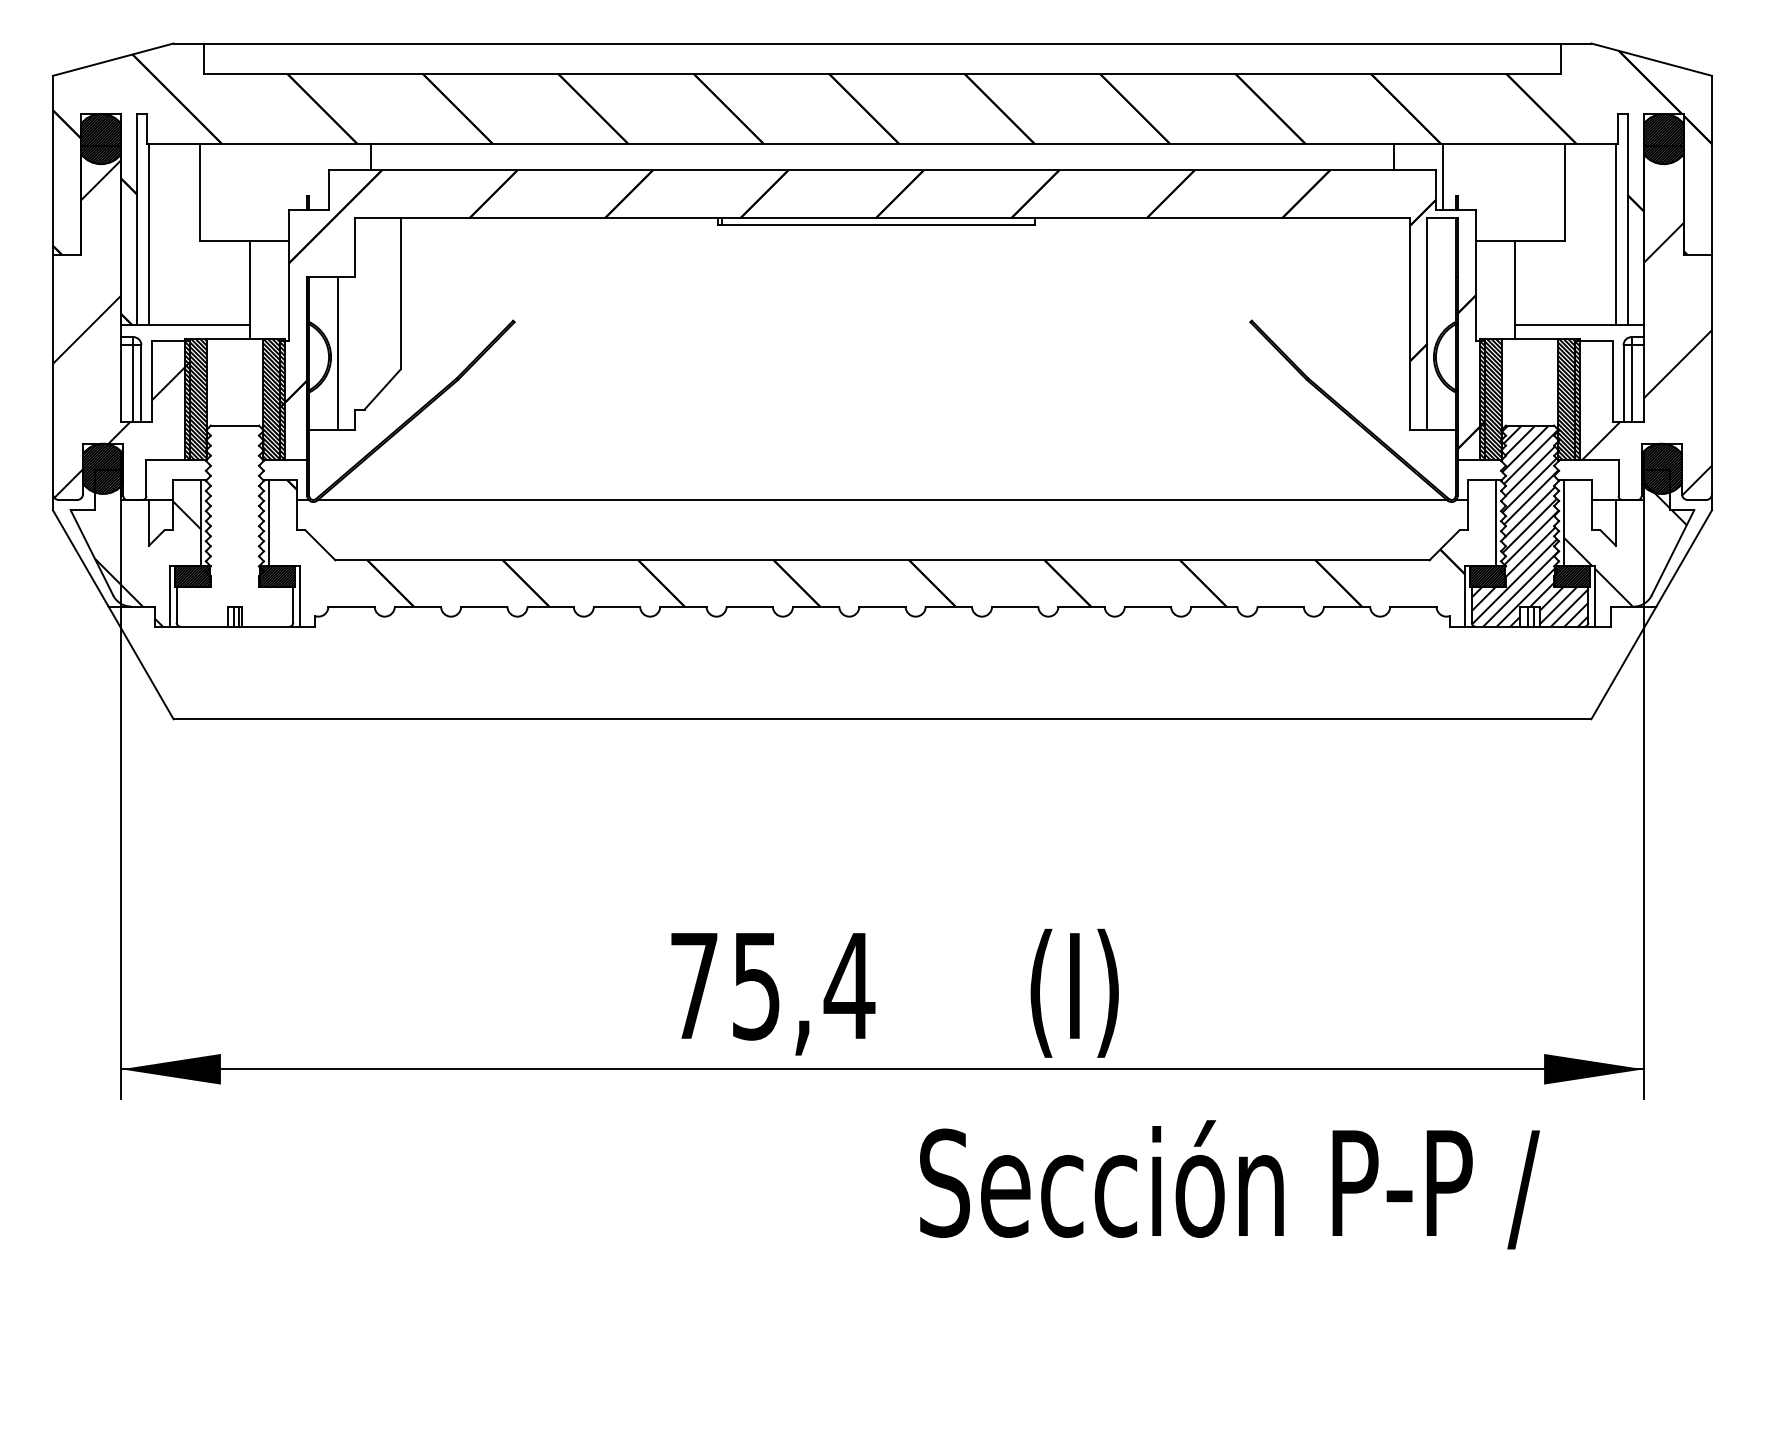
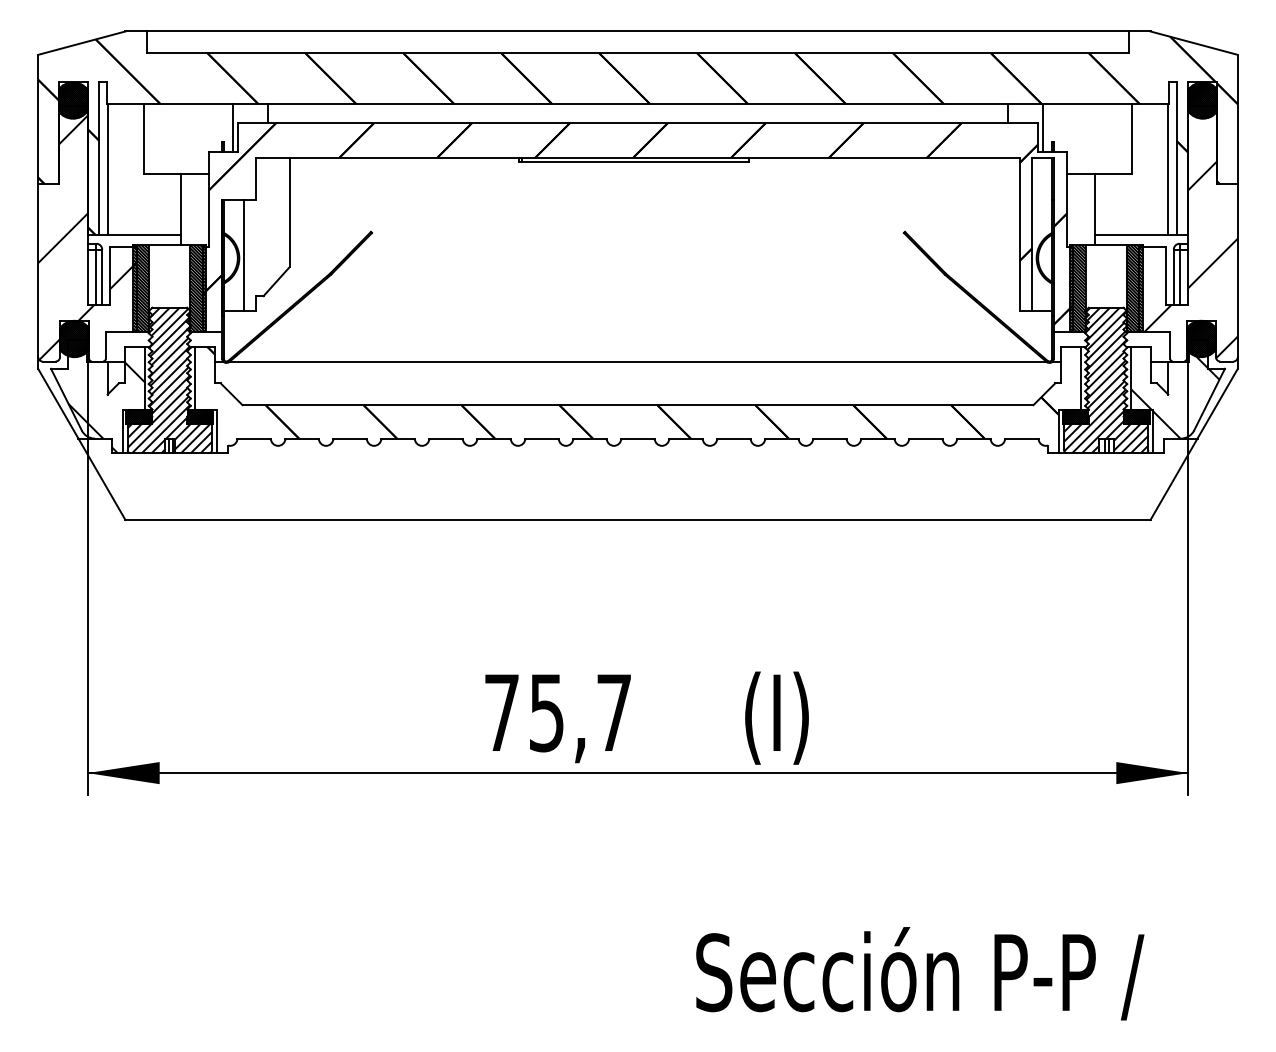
line: (322, 177) -> (233, 128), added
hatch: (234, 525) -> (169, 379), added
text: (849, 985) -> (614, 712), 75,4 -> 75,7
text: (1229, 1184) -> (919, 973), moved

